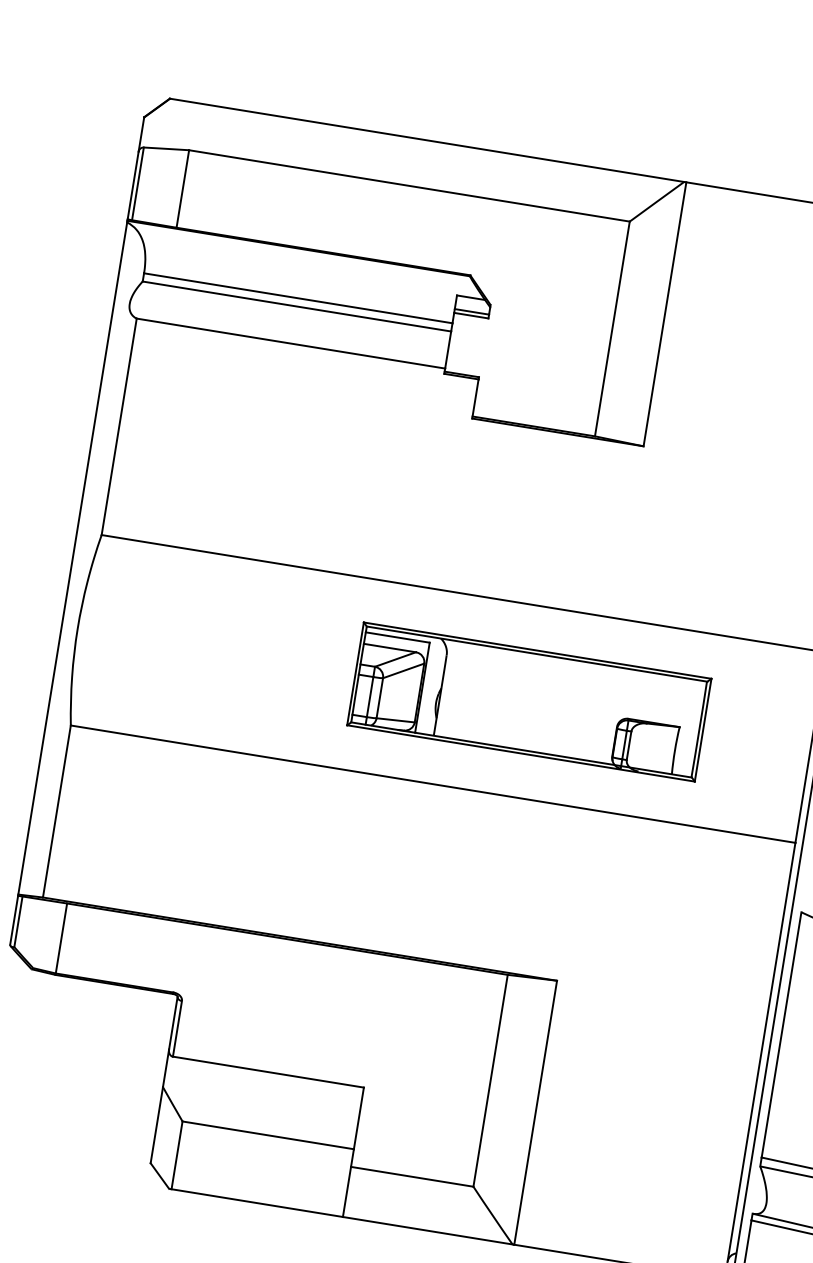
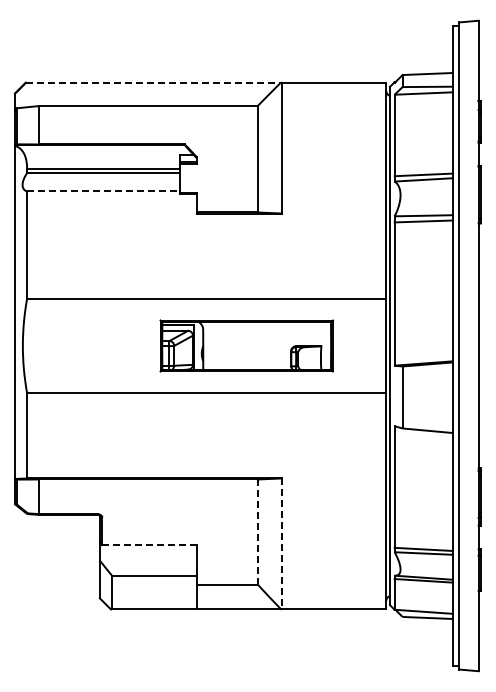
line: (427, 140) -> (153, 82), solid -> dashed
line: (292, 343) -> (104, 191), solid -> dashed
line: (269, 1073) -> (150, 545), solid -> dashed
line: (490, 1081) -> (257, 532), solid -> dashed
line: (534, 1113) -> (281, 544), solid -> dashed

